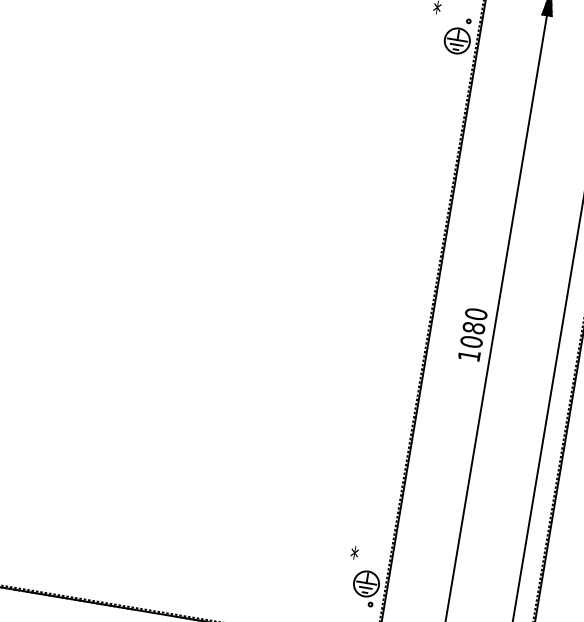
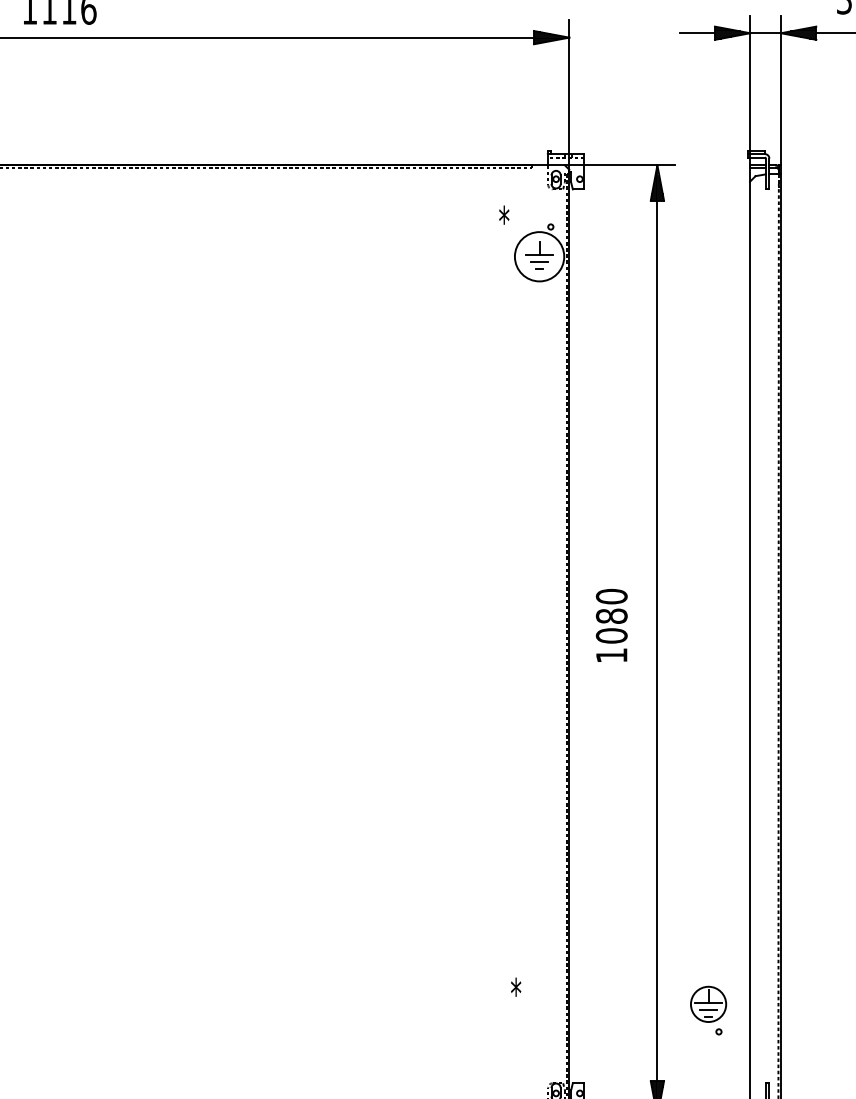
circle: (457, 40) -> (539, 256), size x1.4
text: (472, 334) -> (611, 625), moved
part: (365, 588) -> (708, 1010), moved

